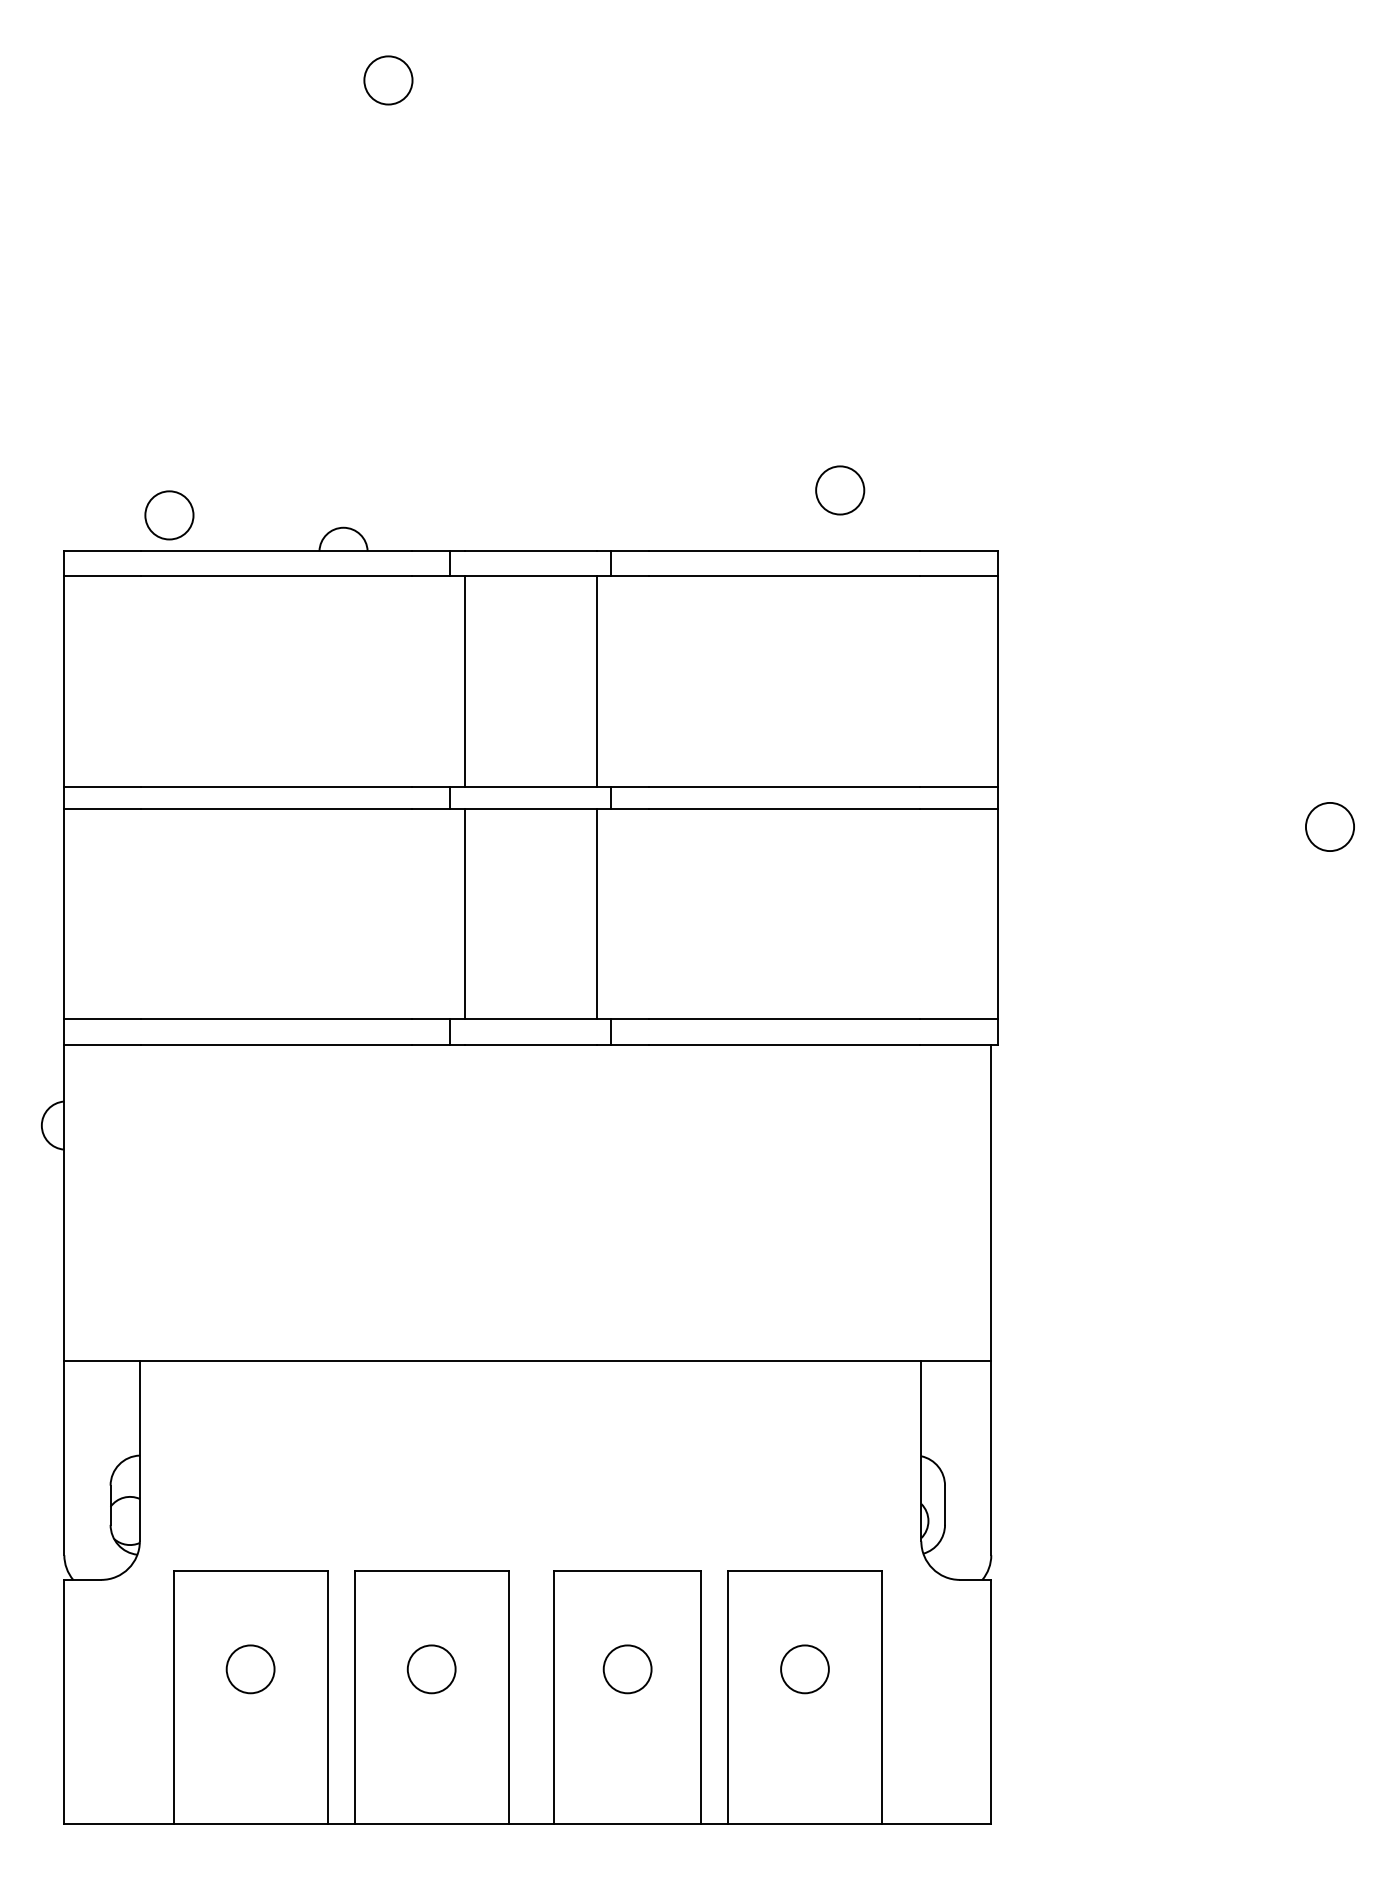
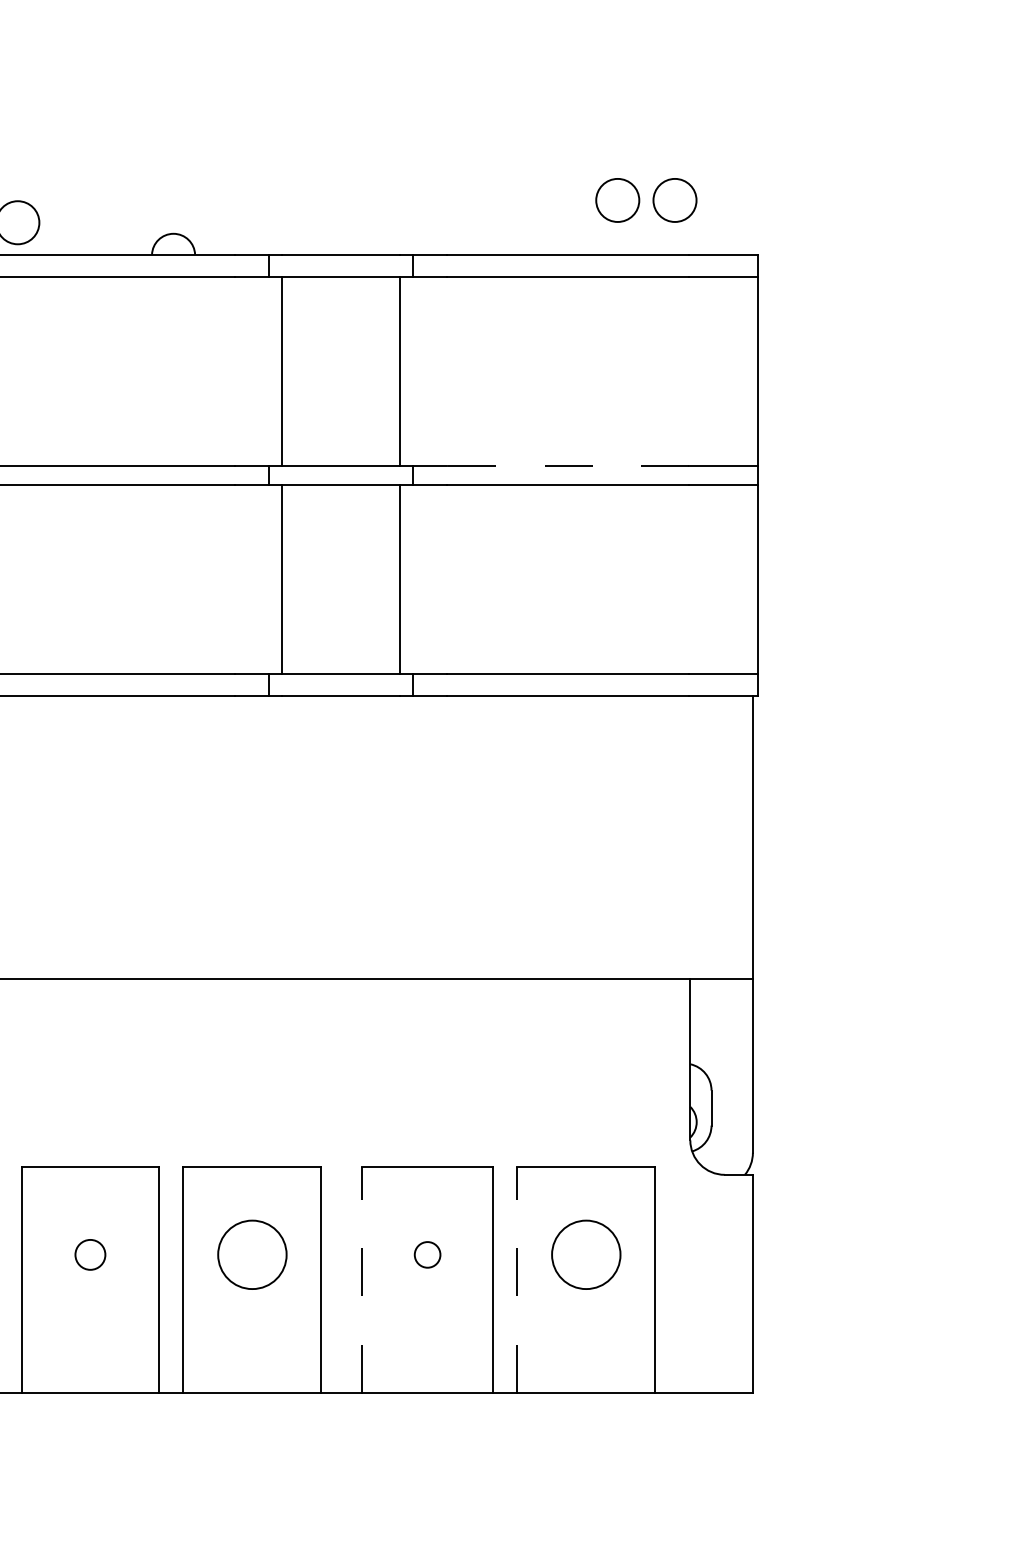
circle: (904, 490) -> (675, 200), added
line: (784, 787) -> (567, 466), solid -> dashed
circle: (250, 1669) -> (90, 1254), size x0.7
circle: (431, 1669) -> (252, 1254), size x1.6
circle: (627, 1669) -> (427, 1254), size x0.6
circle: (804, 1669) -> (585, 1254), size x1.6
line: (554, 1696) -> (362, 1279), solid -> dashed
line: (727, 1696) -> (516, 1279), solid -> dashed

